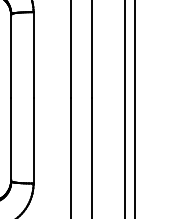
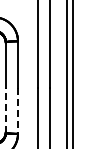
line: (10, 140) -> (5, 110), solid -> dashed
line: (32, 142) -> (17, 111), solid -> dashed

